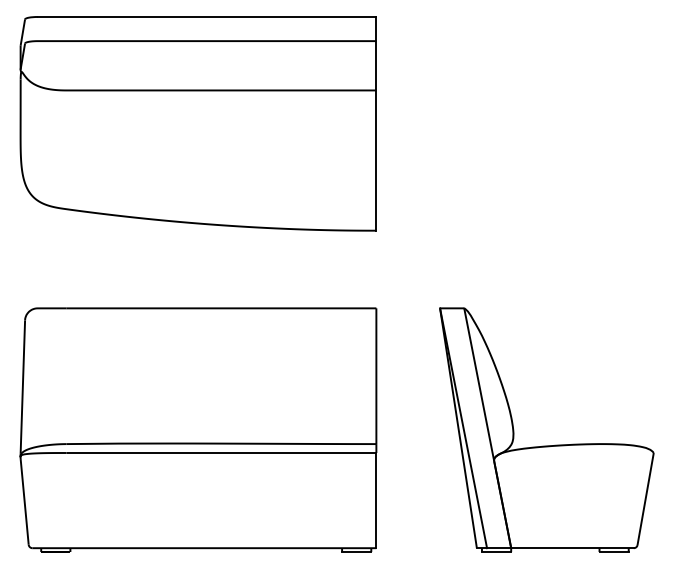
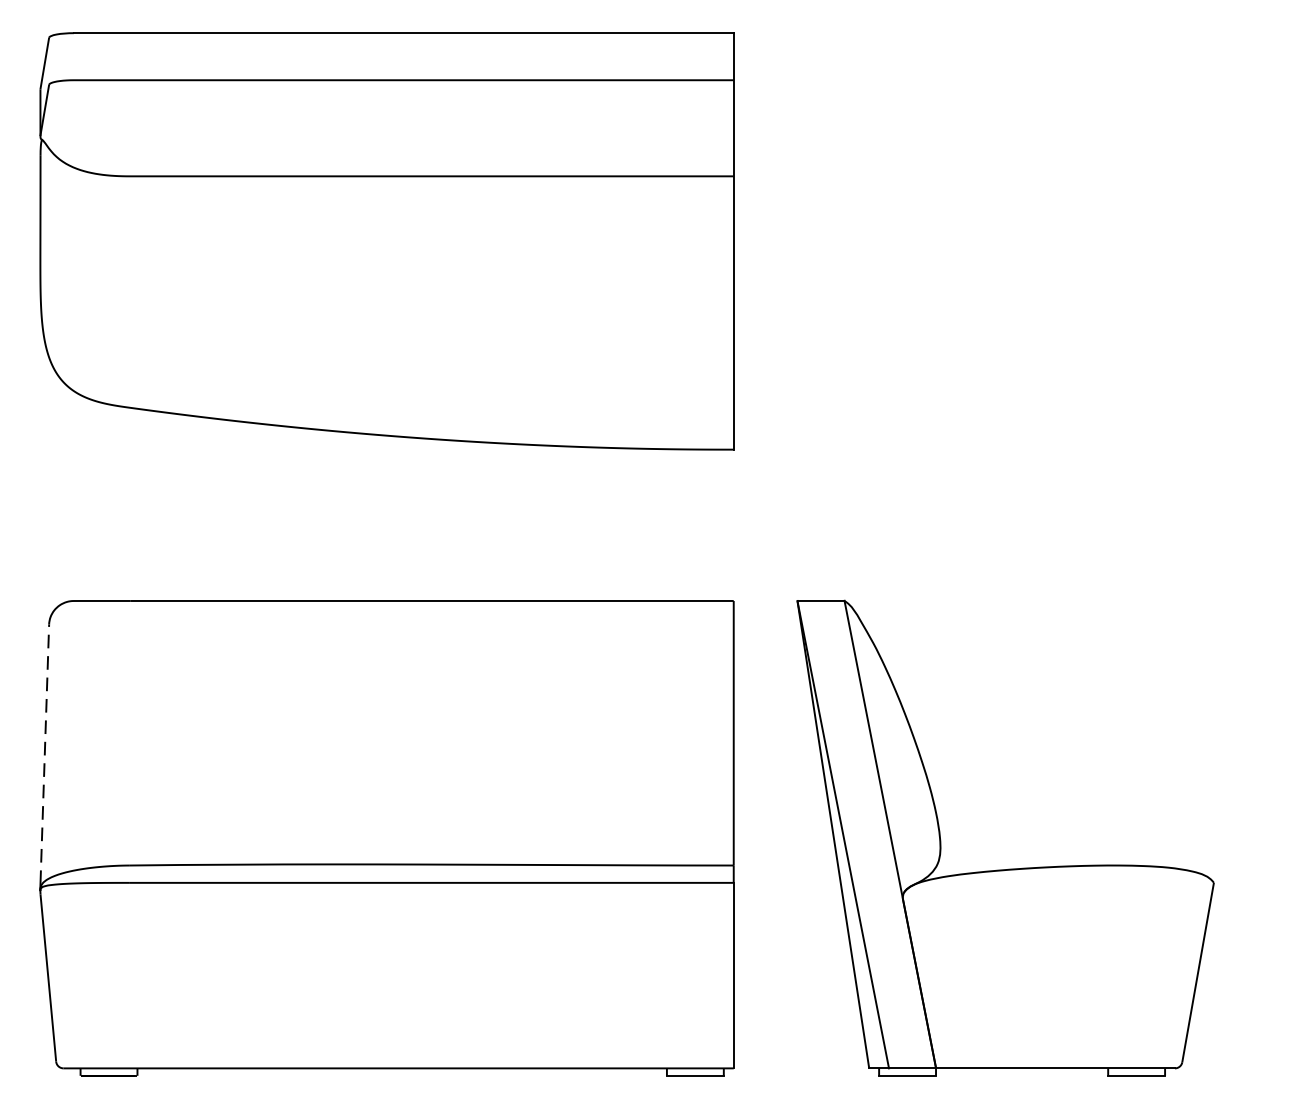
line: (22, 387) -> (44, 755), solid -> dashed
part: (546, 445) -> (1004, 868), moved

